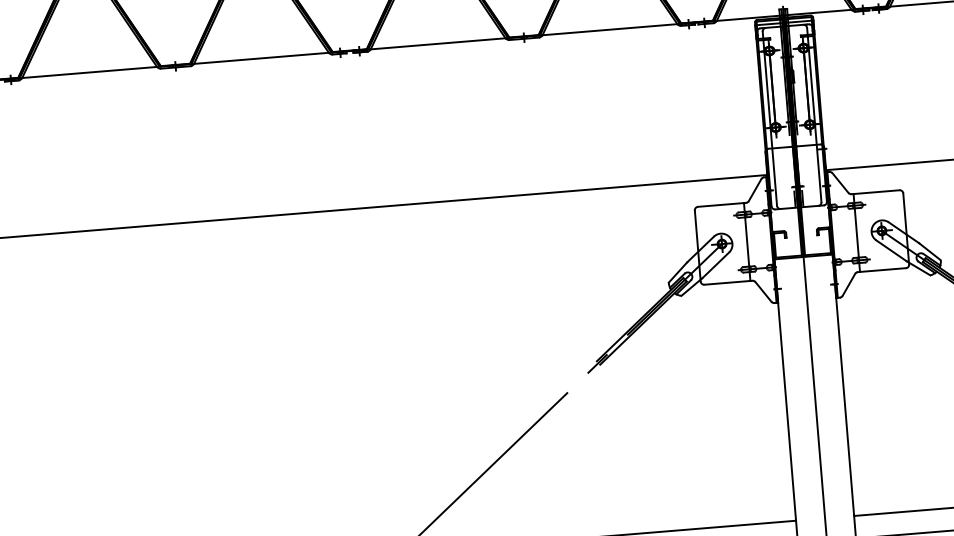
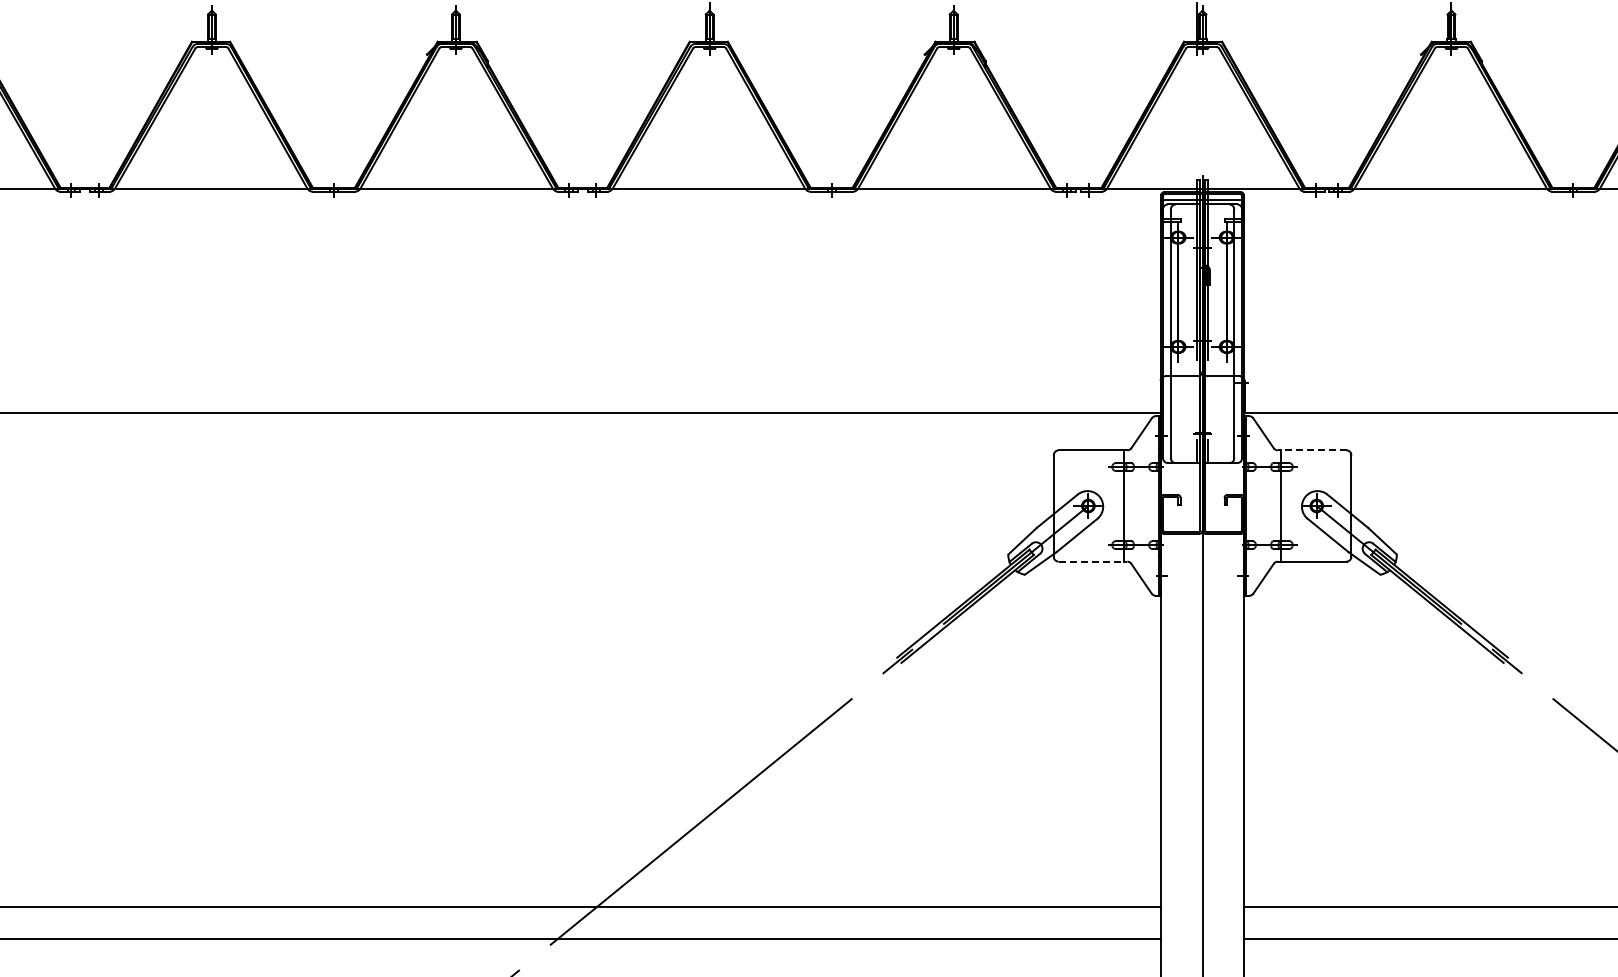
line: (875, 192) -> (1311, 450), solid -> dashed
line: (728, 282) -> (1093, 561), solid -> dashed

